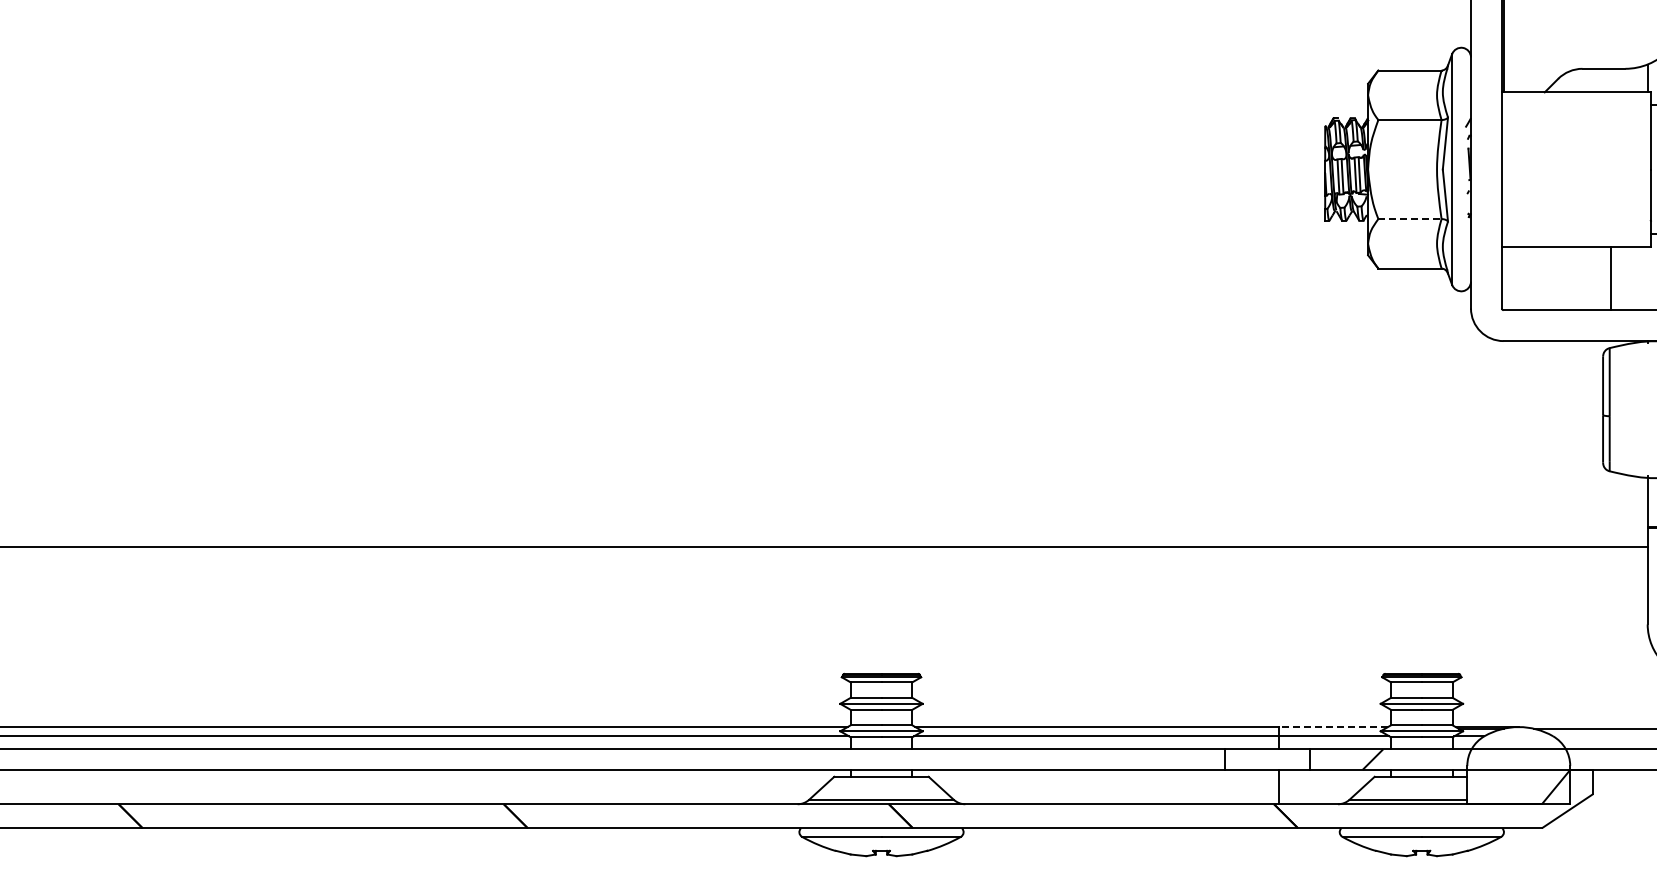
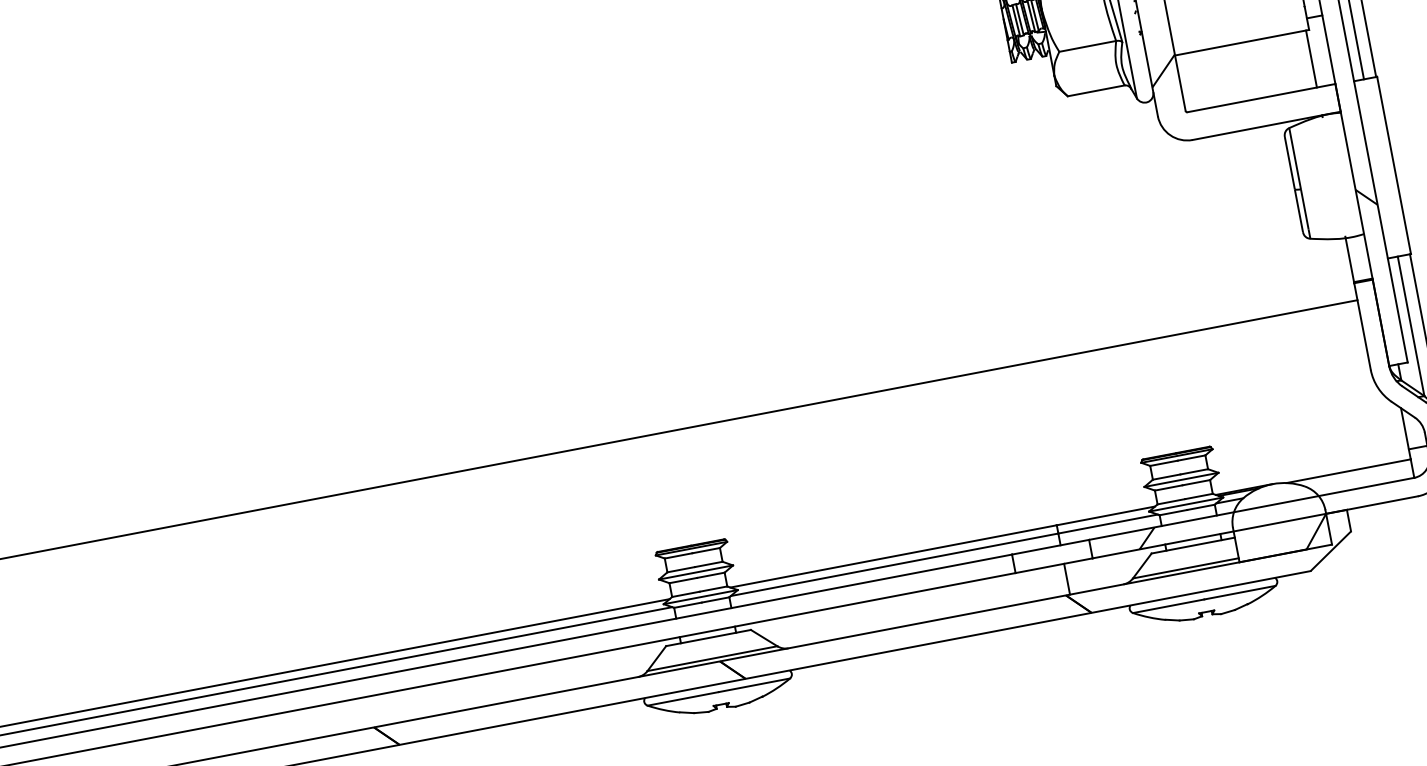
line: (1409, 219) -> (1087, 46), dashed -> solid
hatch: (1486, 260) -> (1163, 70), added
line: (1610, 278) -> (1311, 59), moved
line: (1333, 727) -> (1106, 516), dashed -> solid

